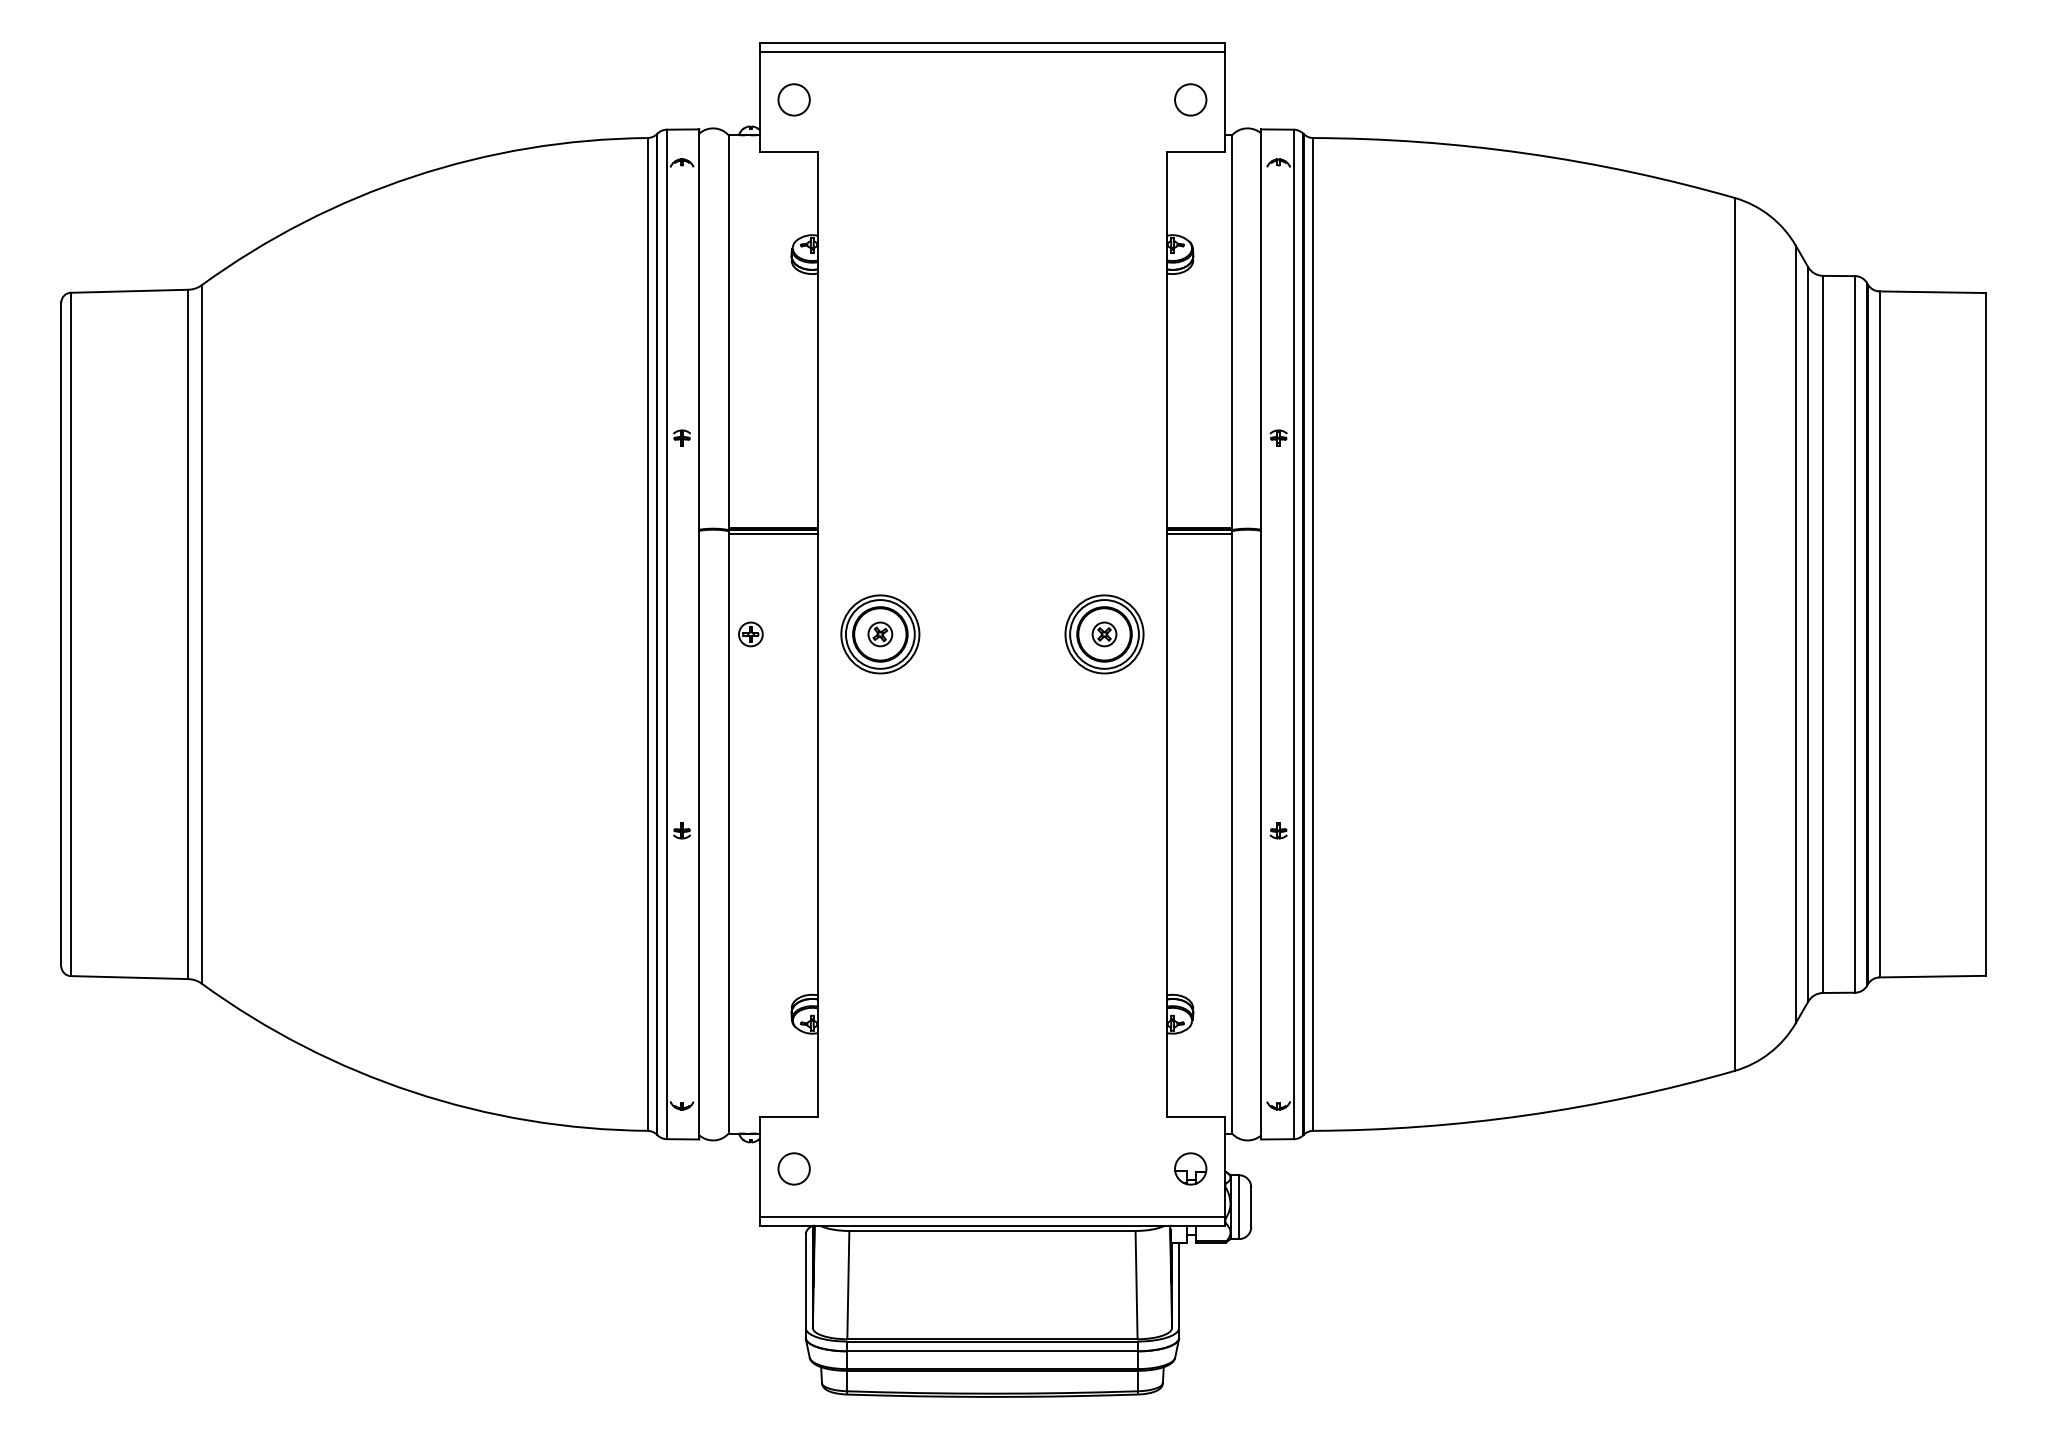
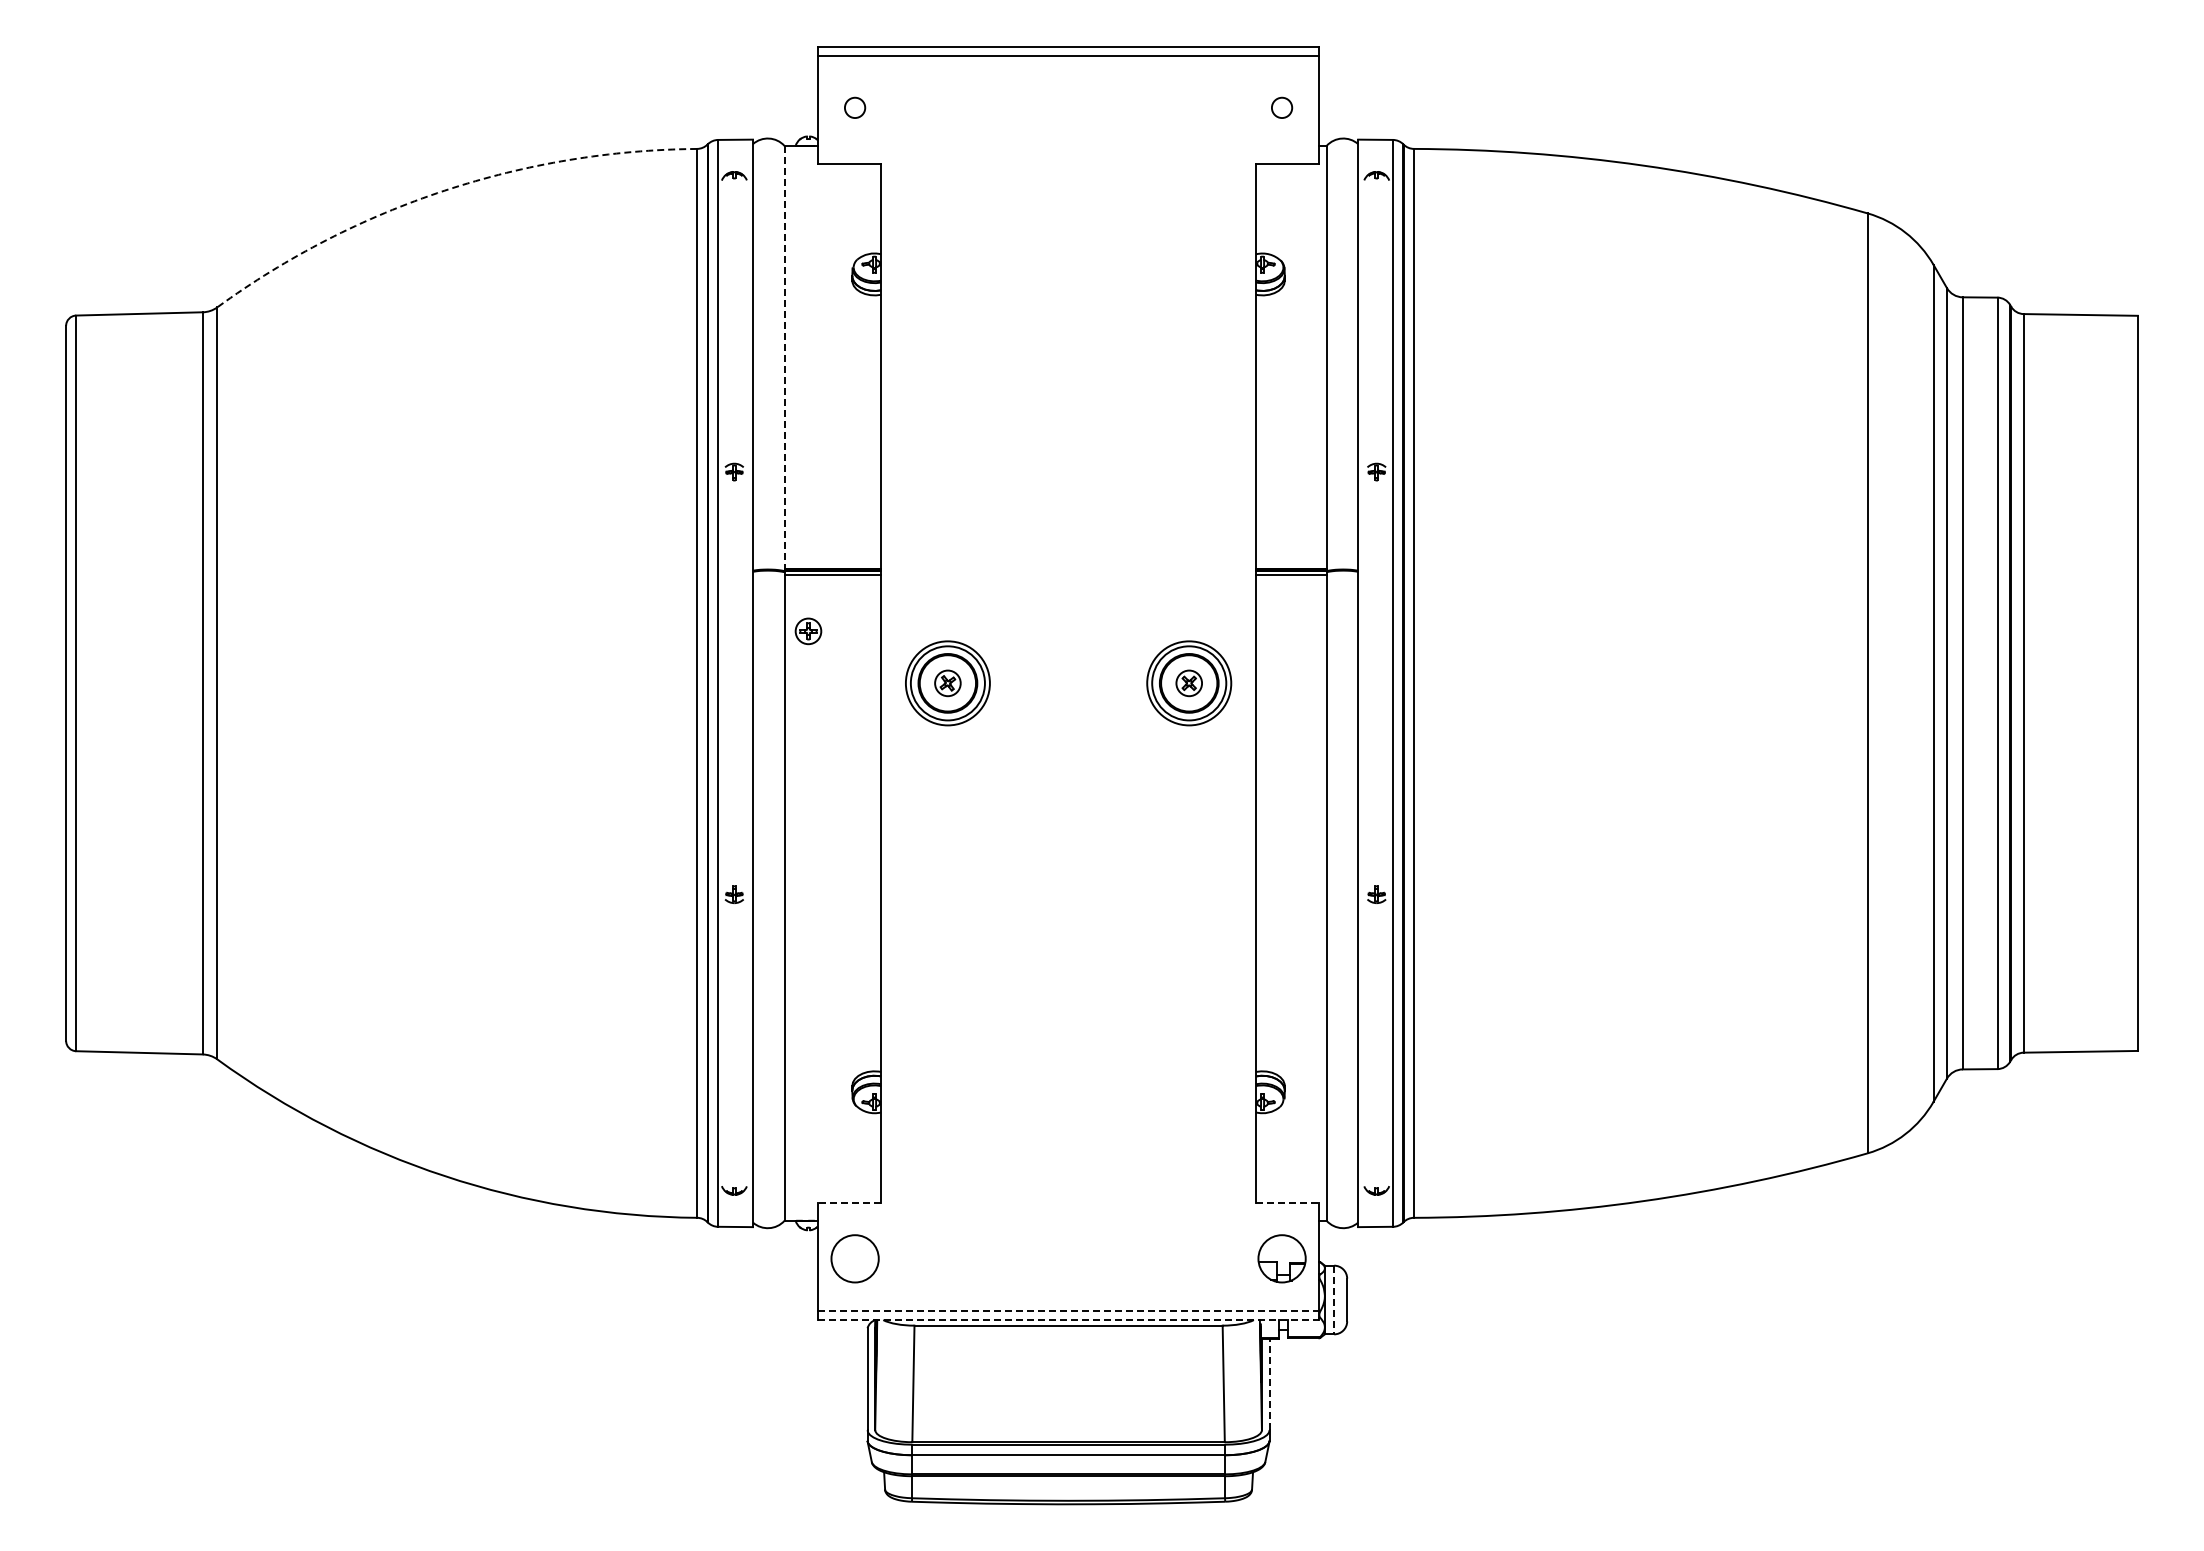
circle: (793, 99) -> (854, 107), size x0.6
circle: (1190, 99) -> (1281, 107), size x0.6
arc: (412, 176) -> (444, 190), solid -> dashed
line: (728, 331) -> (784, 357), solid -> dashed
part: (750, 634) -> (808, 631), moved
line: (788, 1117) -> (849, 1203), solid -> dashed
line: (1195, 1117) -> (1287, 1203), solid -> dashed
circle: (793, 1168) -> (854, 1258), size x1.4
part: (1190, 1168) -> (1281, 1258), size x1.4
line: (1239, 1207) -> (1334, 1300), solid -> dashed
line: (992, 1216) -> (1068, 1310), solid -> dashed
line: (992, 1226) -> (1068, 1320), solid -> dashed
line: (1179, 1285) -> (1269, 1384), solid -> dashed

